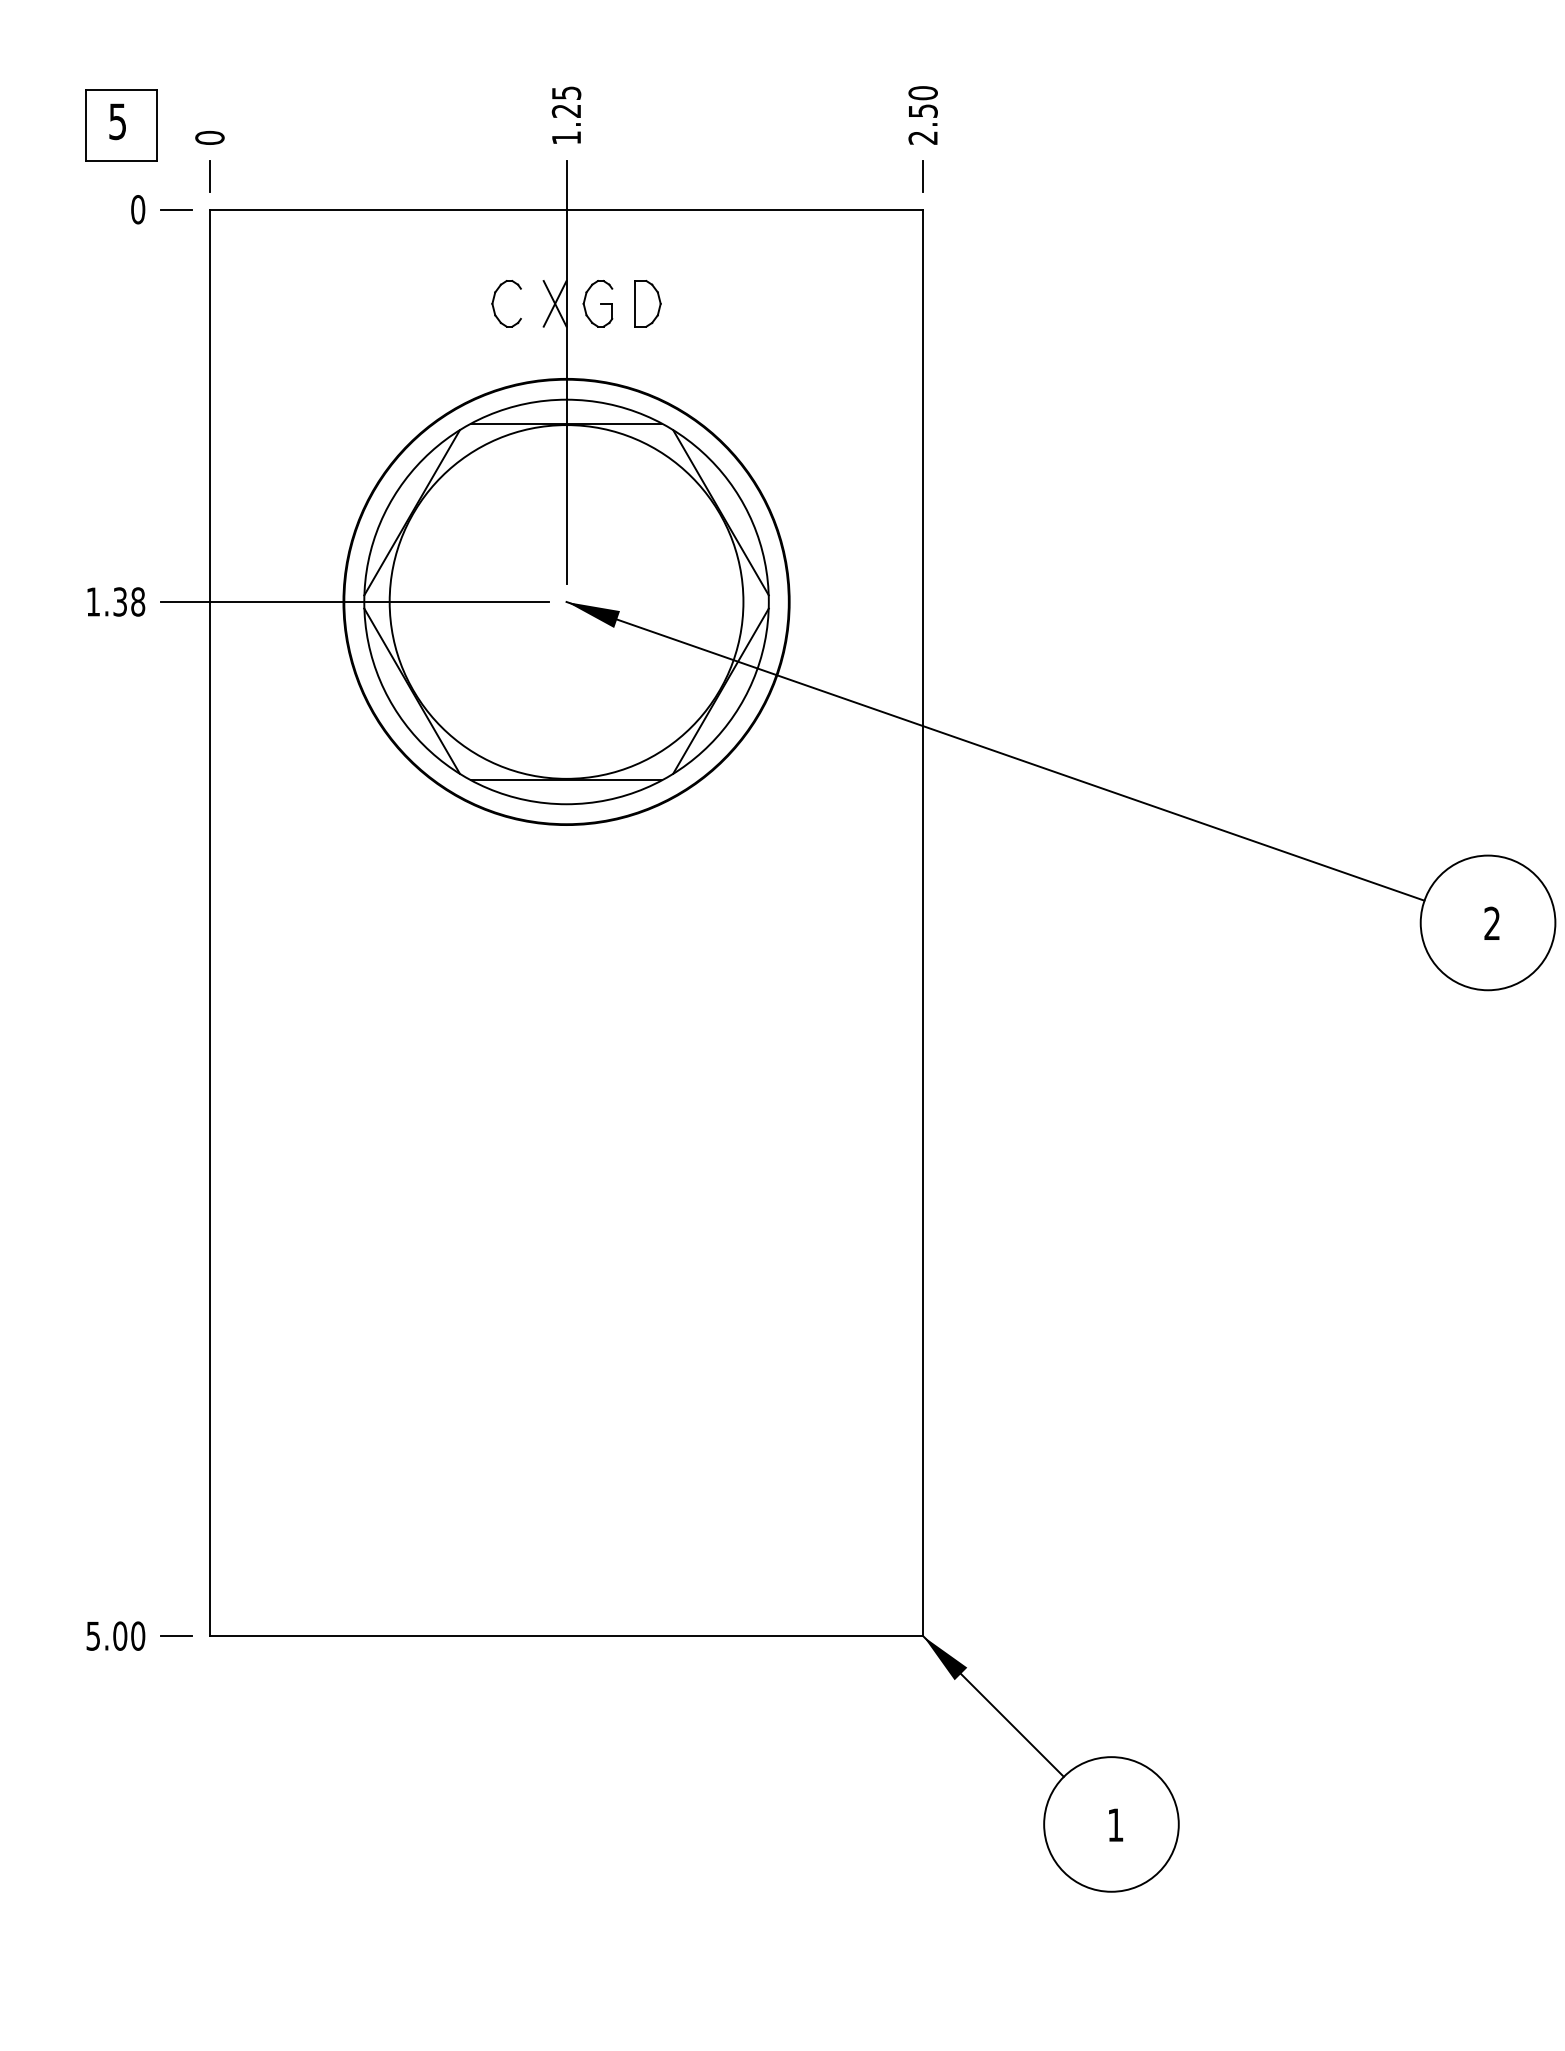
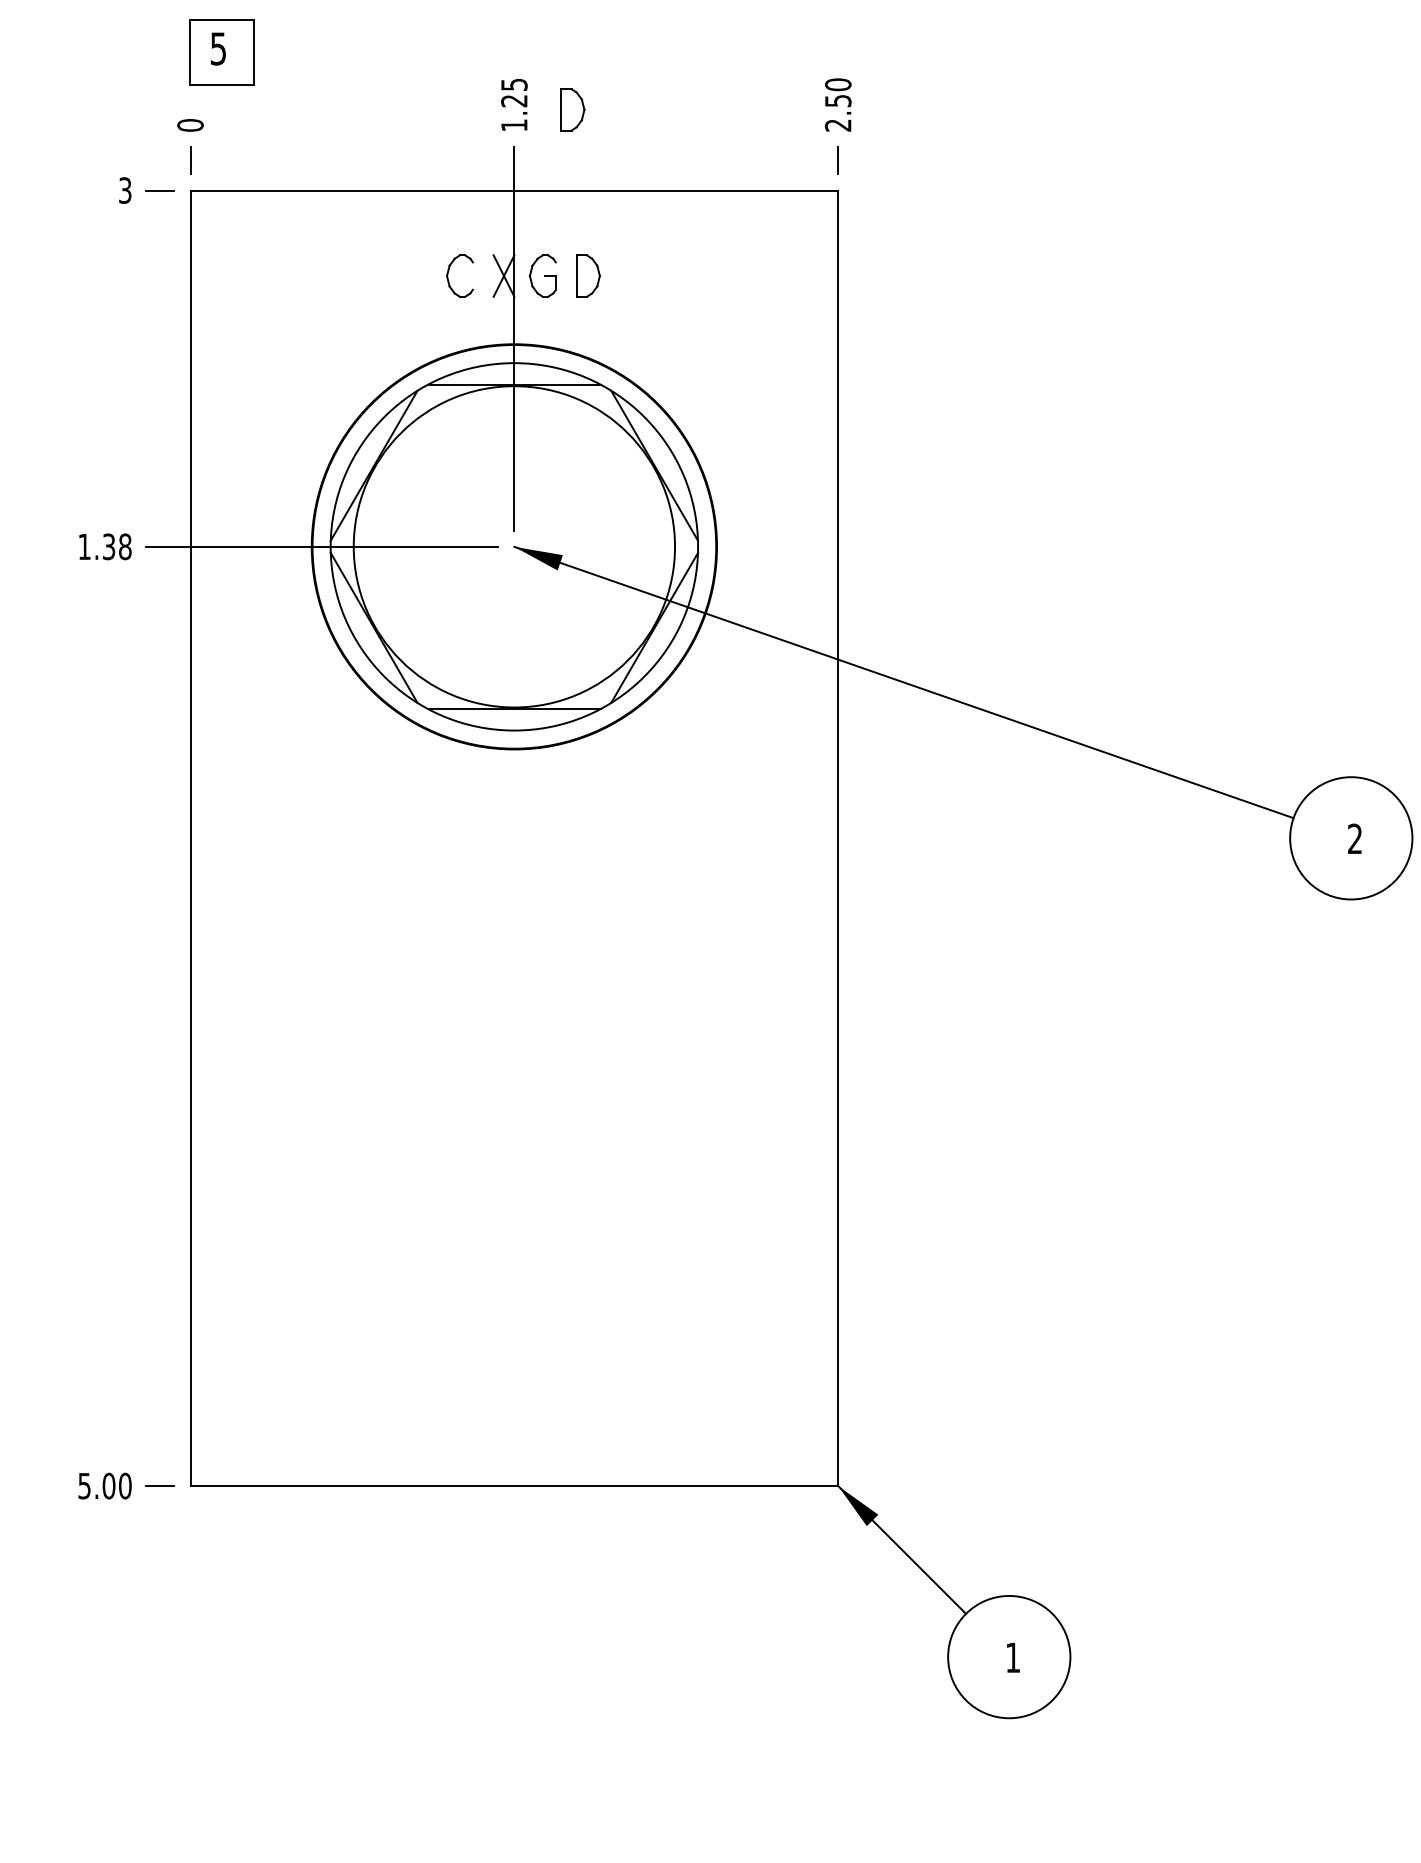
part: (630, 120) -> (572, 109), added
part: (121, 125) -> (221, 52), moved
text: (138, 209) -> (125, 190), 0 -> 3

